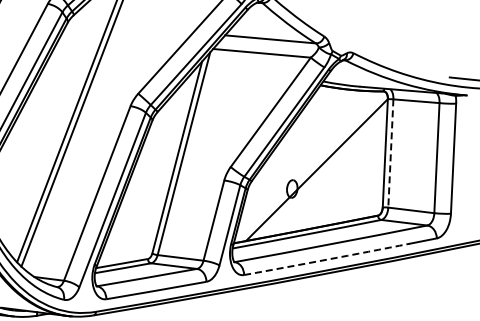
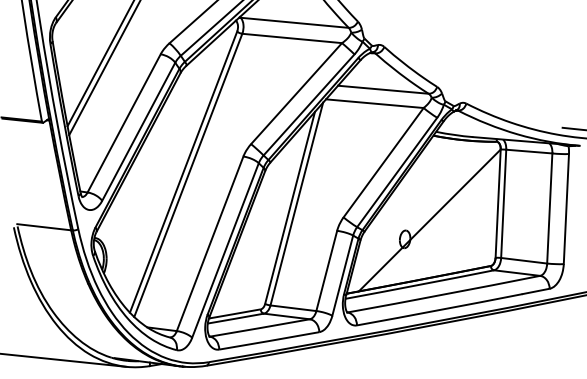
line: (390, 154) -> (503, 204), dashed -> solid
arc: (326, 260) -> (439, 310), dashed -> solid

